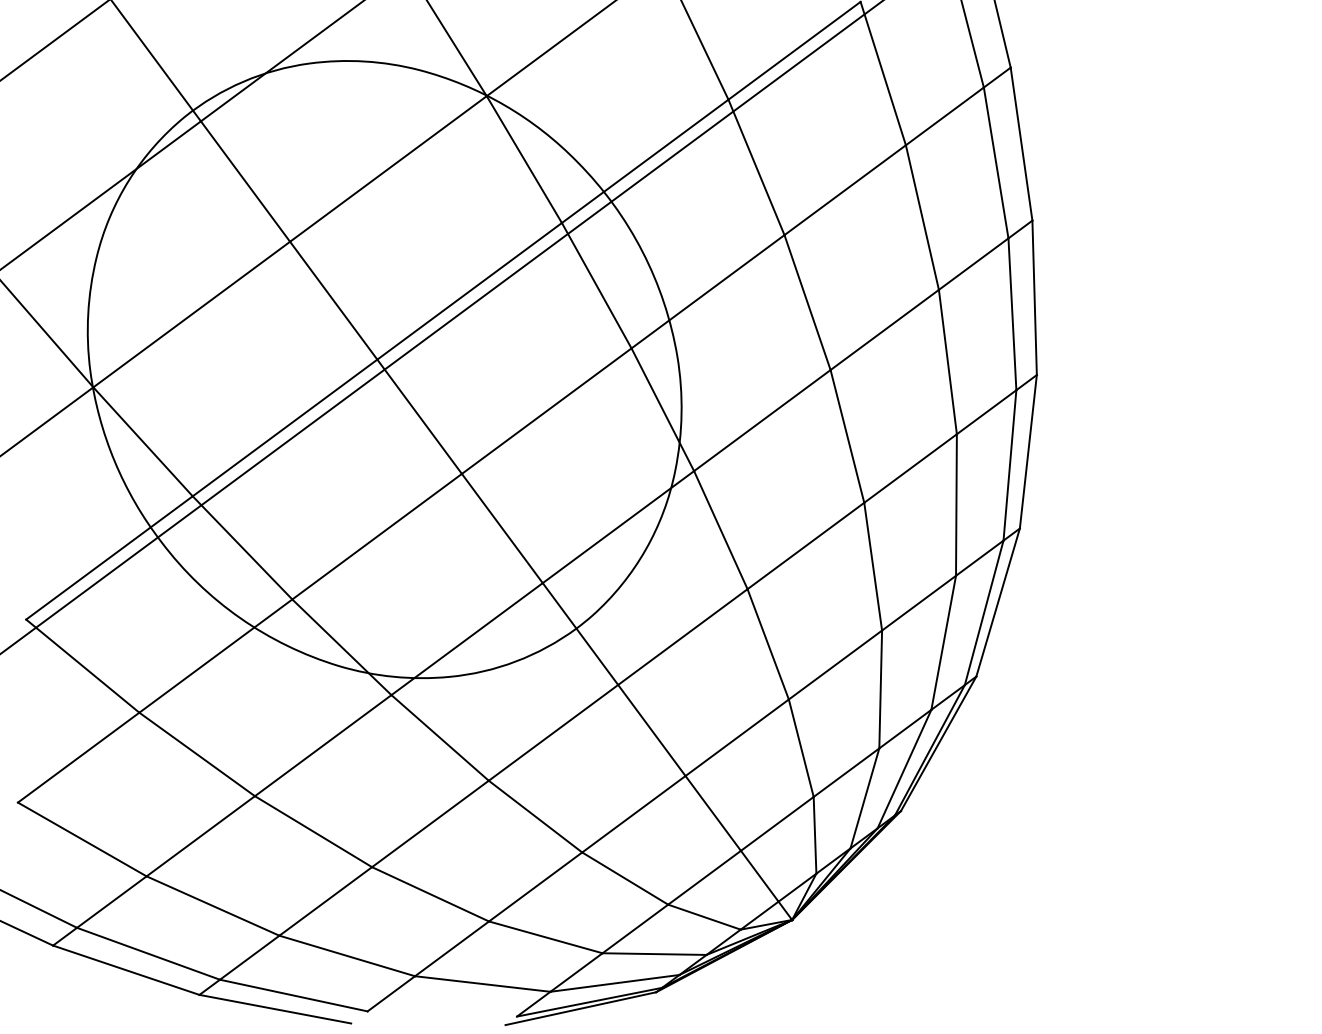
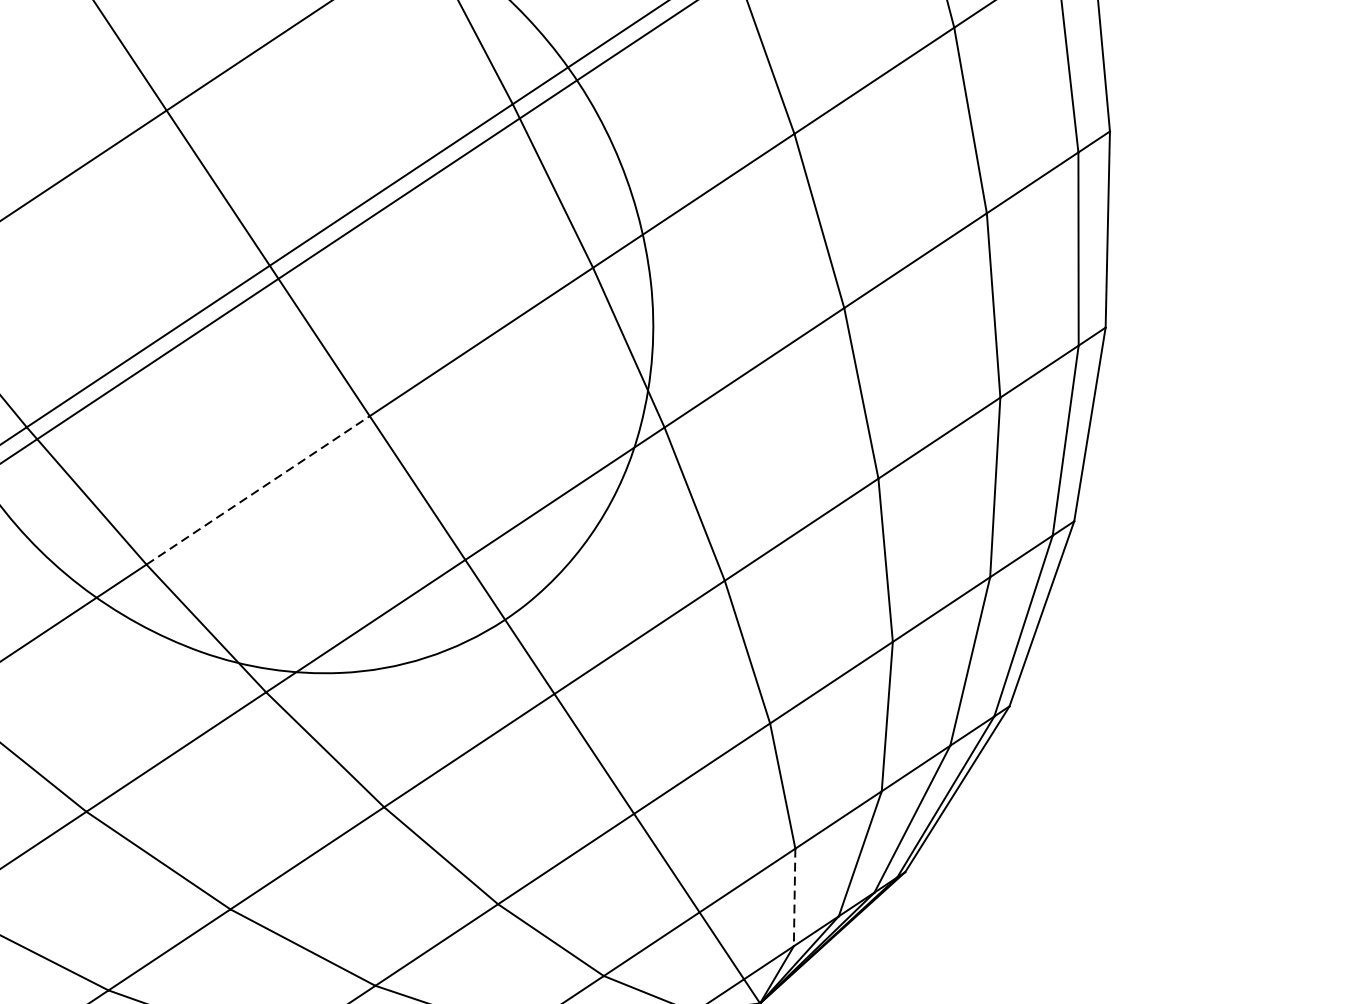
line: (377, 536) -> (258, 490), solid -> dashed
line: (815, 835) -> (795, 897), solid -> dashed

